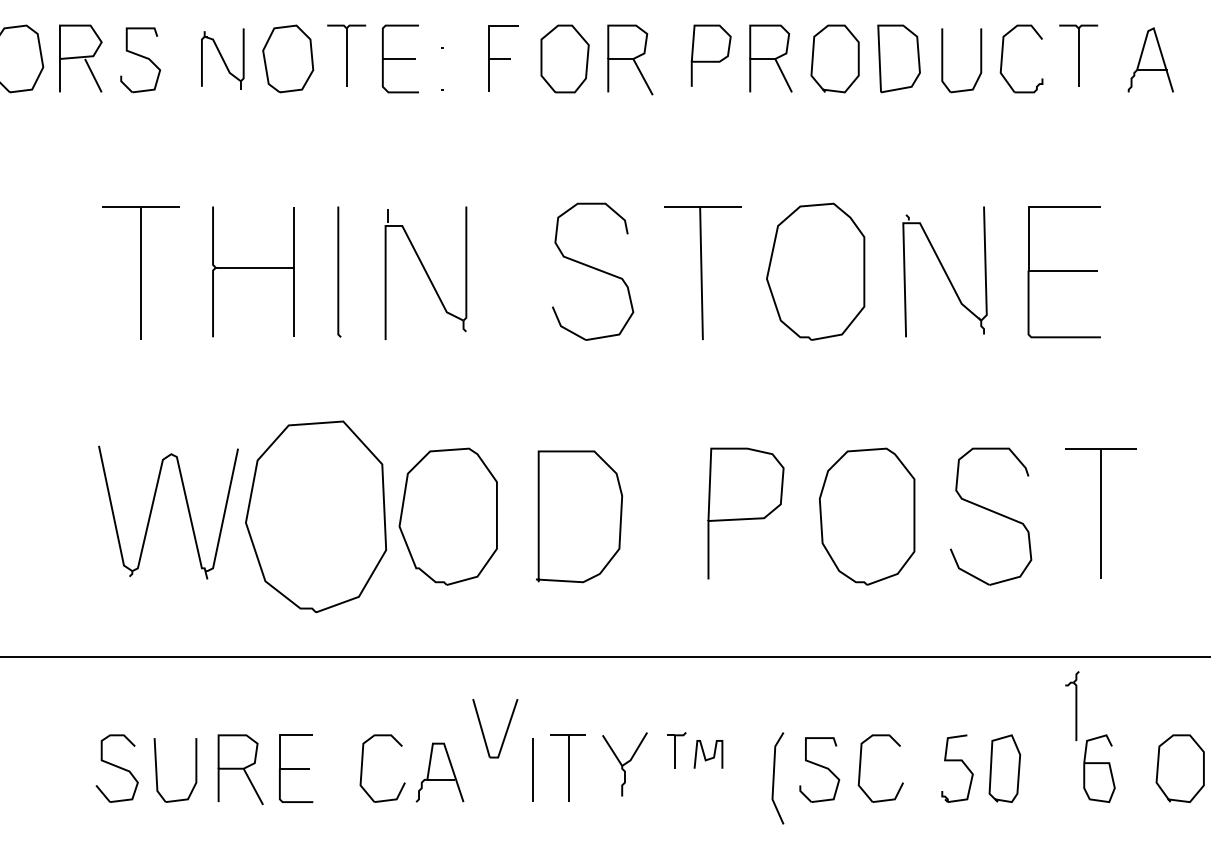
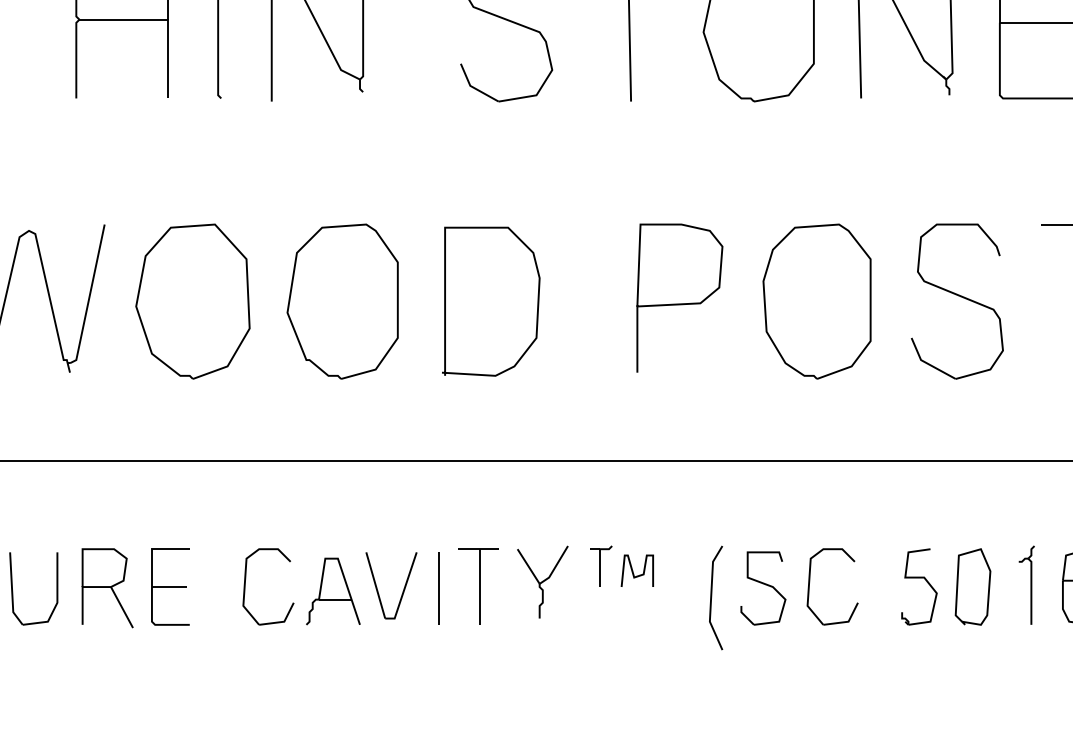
part: (315, 516) -> (192, 301), size x0.71
part: (1072, 706) -> (1026, 585), moved
part: (505, 731) -> (402, 589), moved

